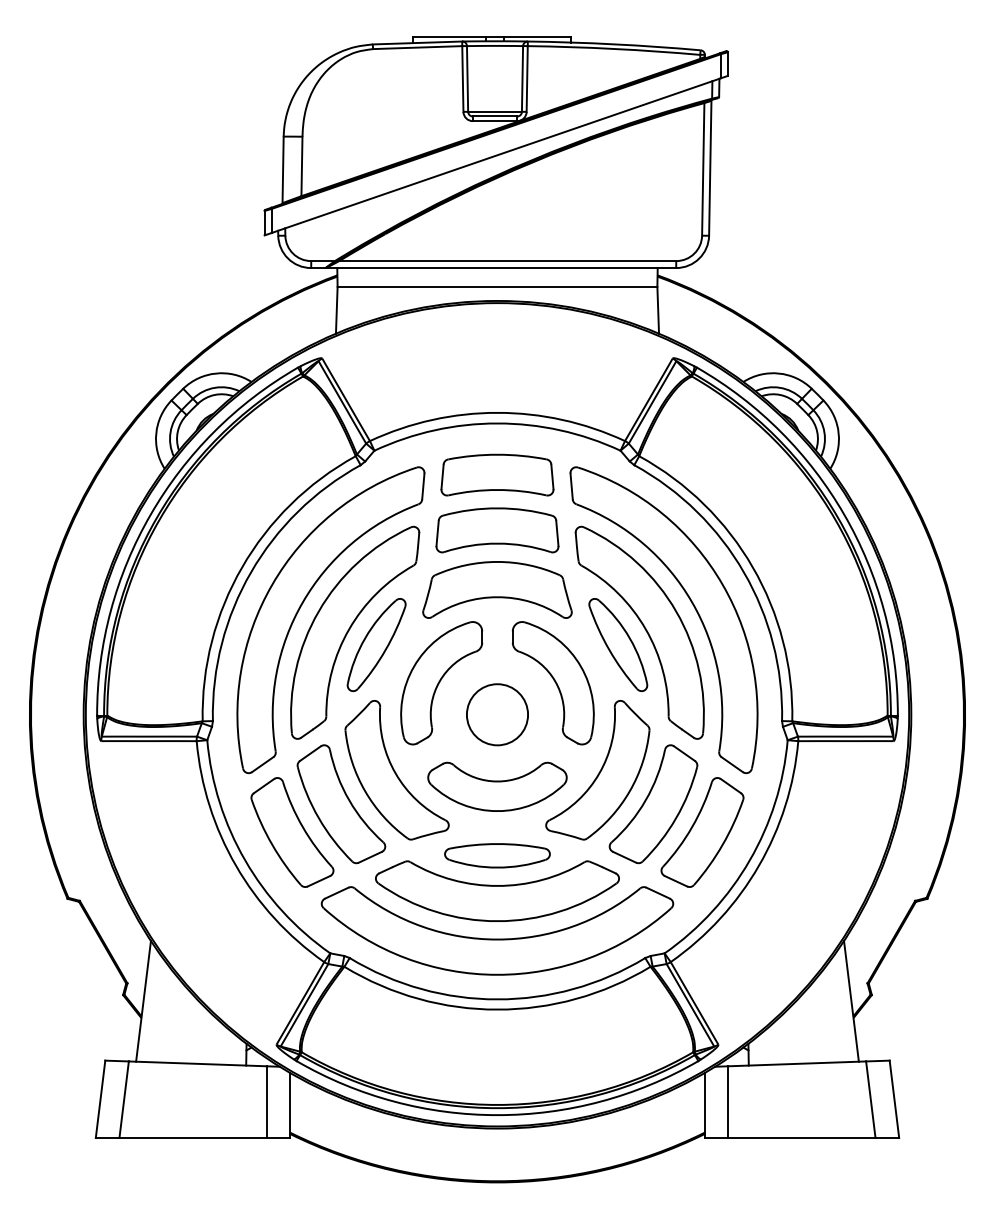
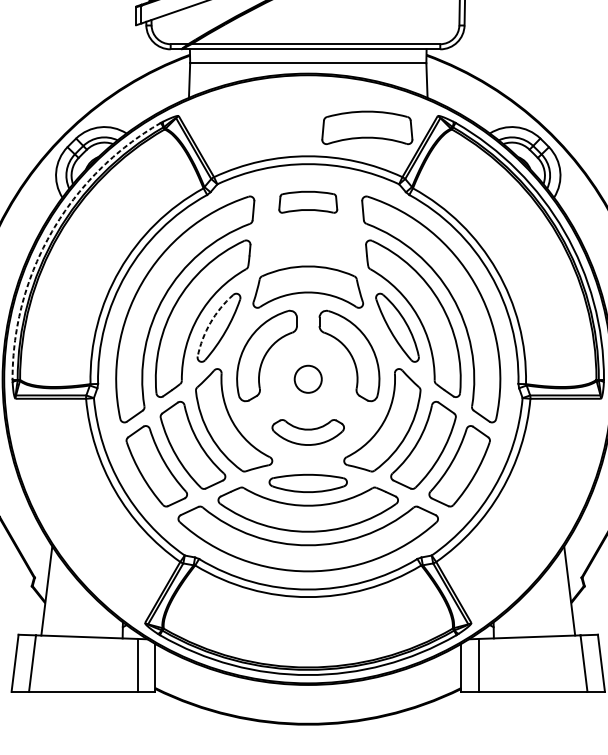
part: (497, 474) -> (308, 201), size x0.7
arc: (150, 514) -> (51, 231), solid -> dashed
part: (497, 530) -> (367, 127), moved
arc: (365, 638) -> (210, 322), solid -> dashed
circle: (497, 714) -> (308, 379), size x0.6
part: (497, 786) -> (308, 432), size x0.7

